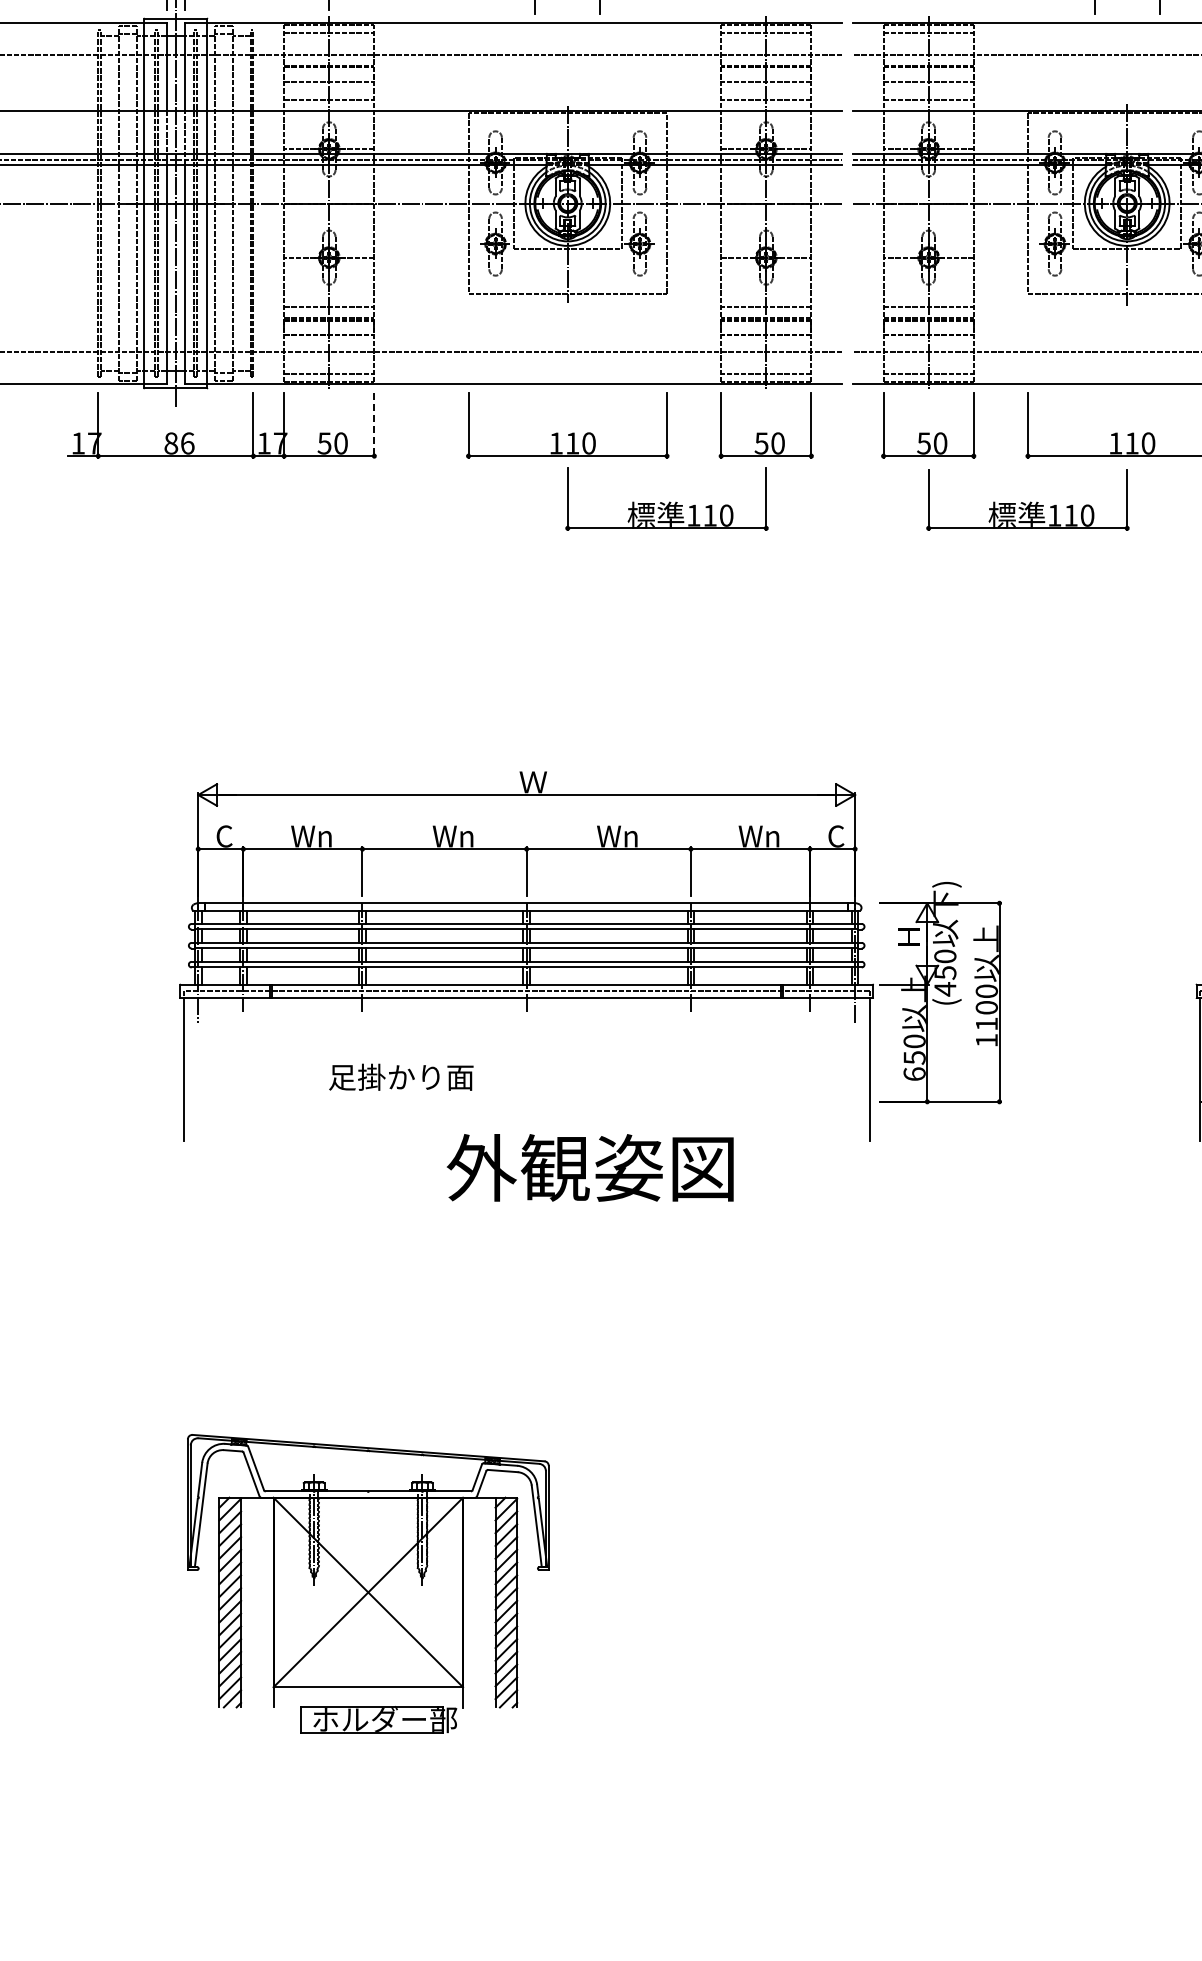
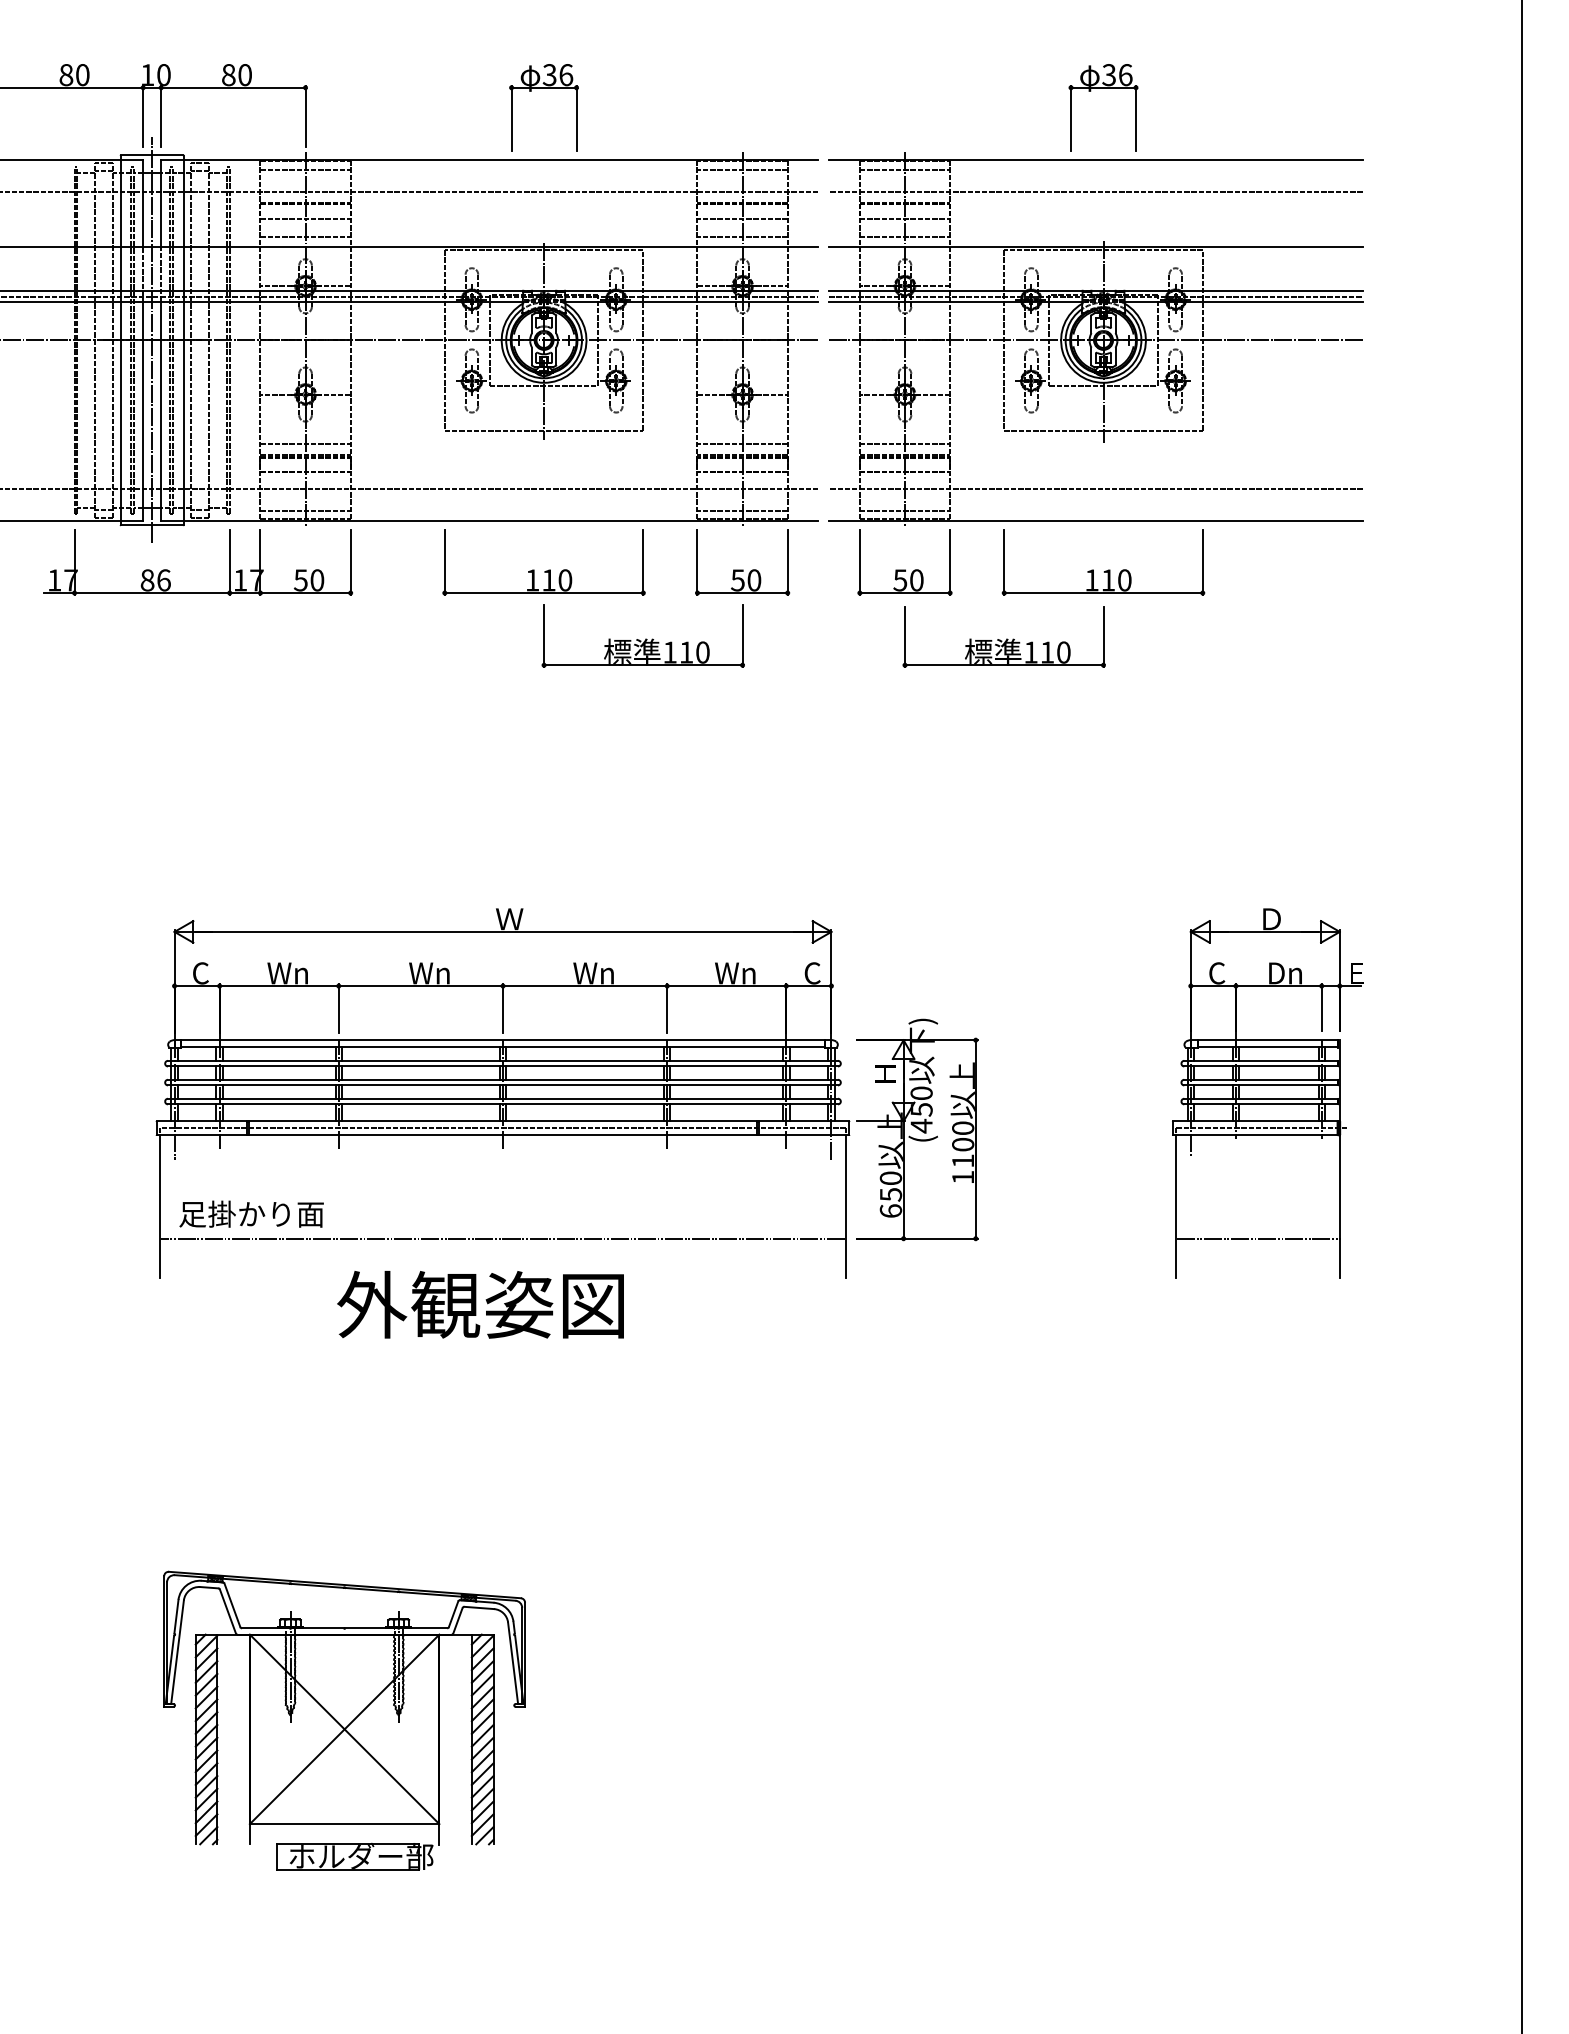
line: (374, 425) -> (350, 562), dashed -> solid
text: (401, 1076) -> (251, 1213), moved
line: (526, 1101) -> (502, 1238), added
text: (590, 1167) -> (480, 1304), moved

